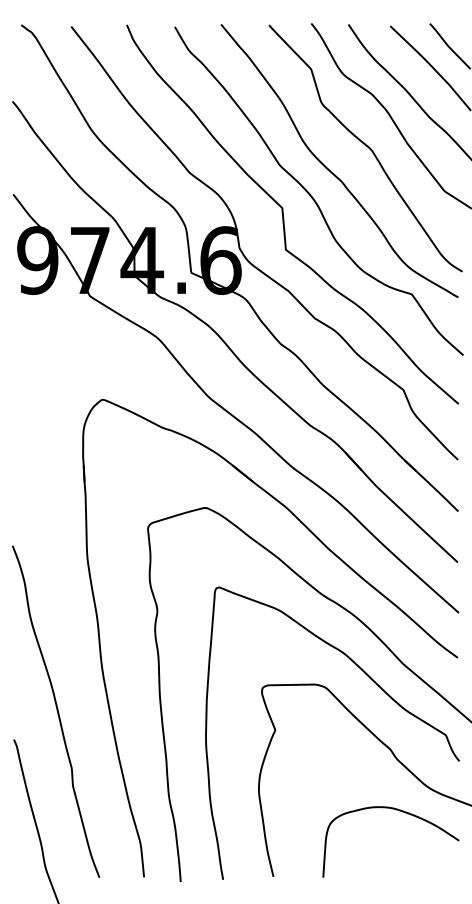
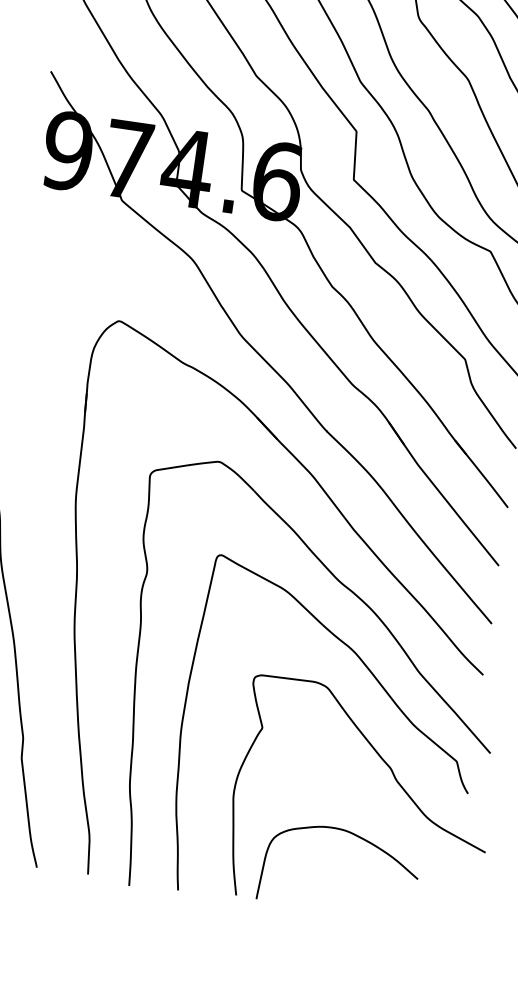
curve: (399, 811) -> (354, 836), moved

